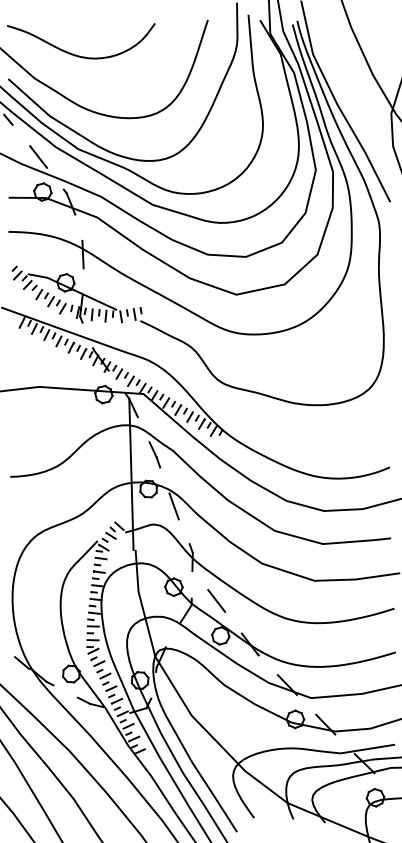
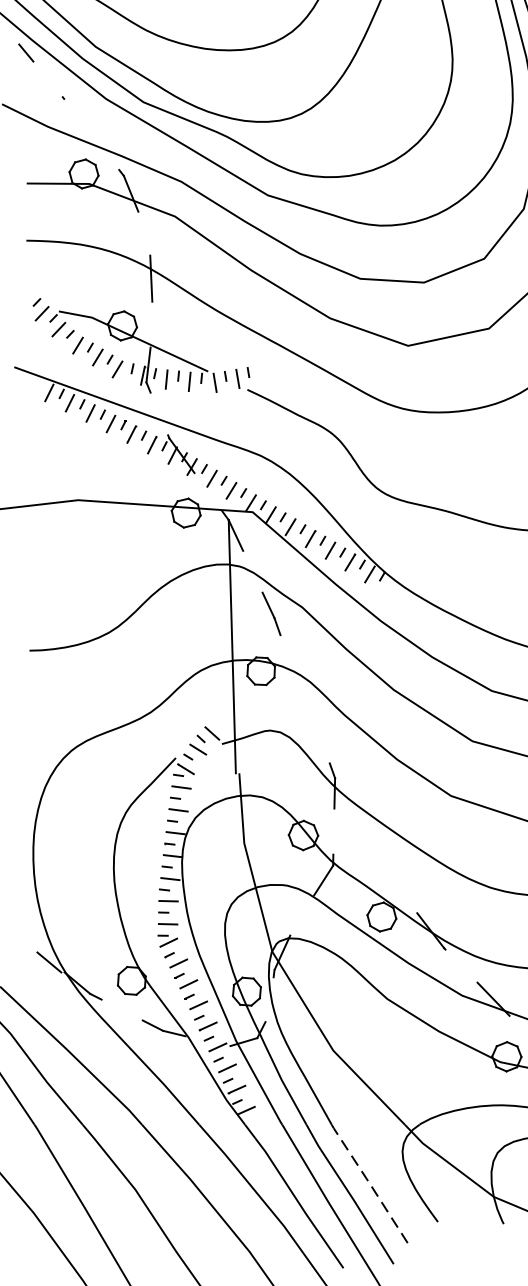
line: (38, 157) -> (76, 116), removed
line: (173, 506) -> (302, 700), removed
line: (216, 600) -> (374, 857), removed
line: (213, 795) -> (369, 1184), solid -> dashed

